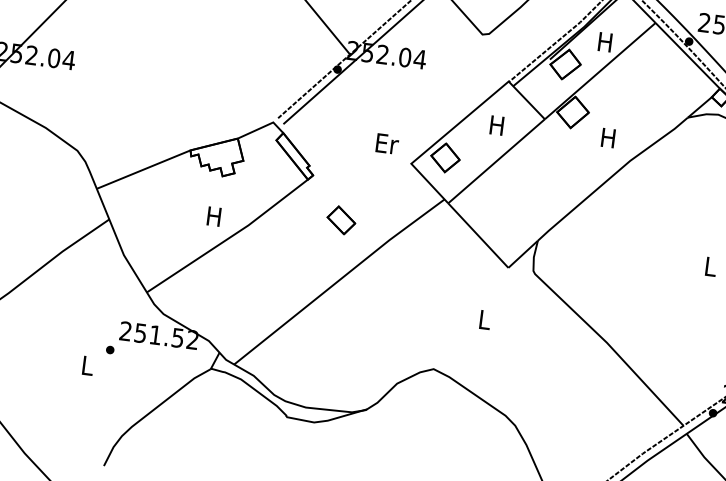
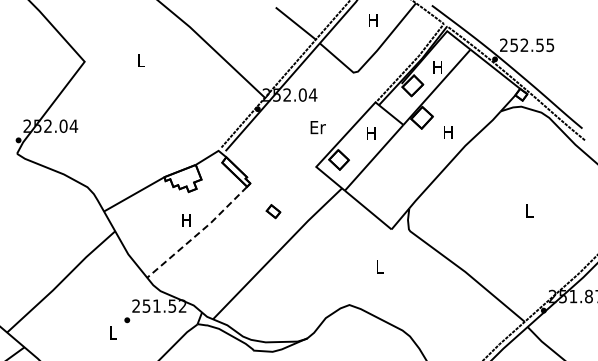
text: (386, 143) -> (317, 127), moved
part: (341, 220) -> (273, 211), size x0.7
line: (229, 238) -> (198, 233), solid -> dashed

